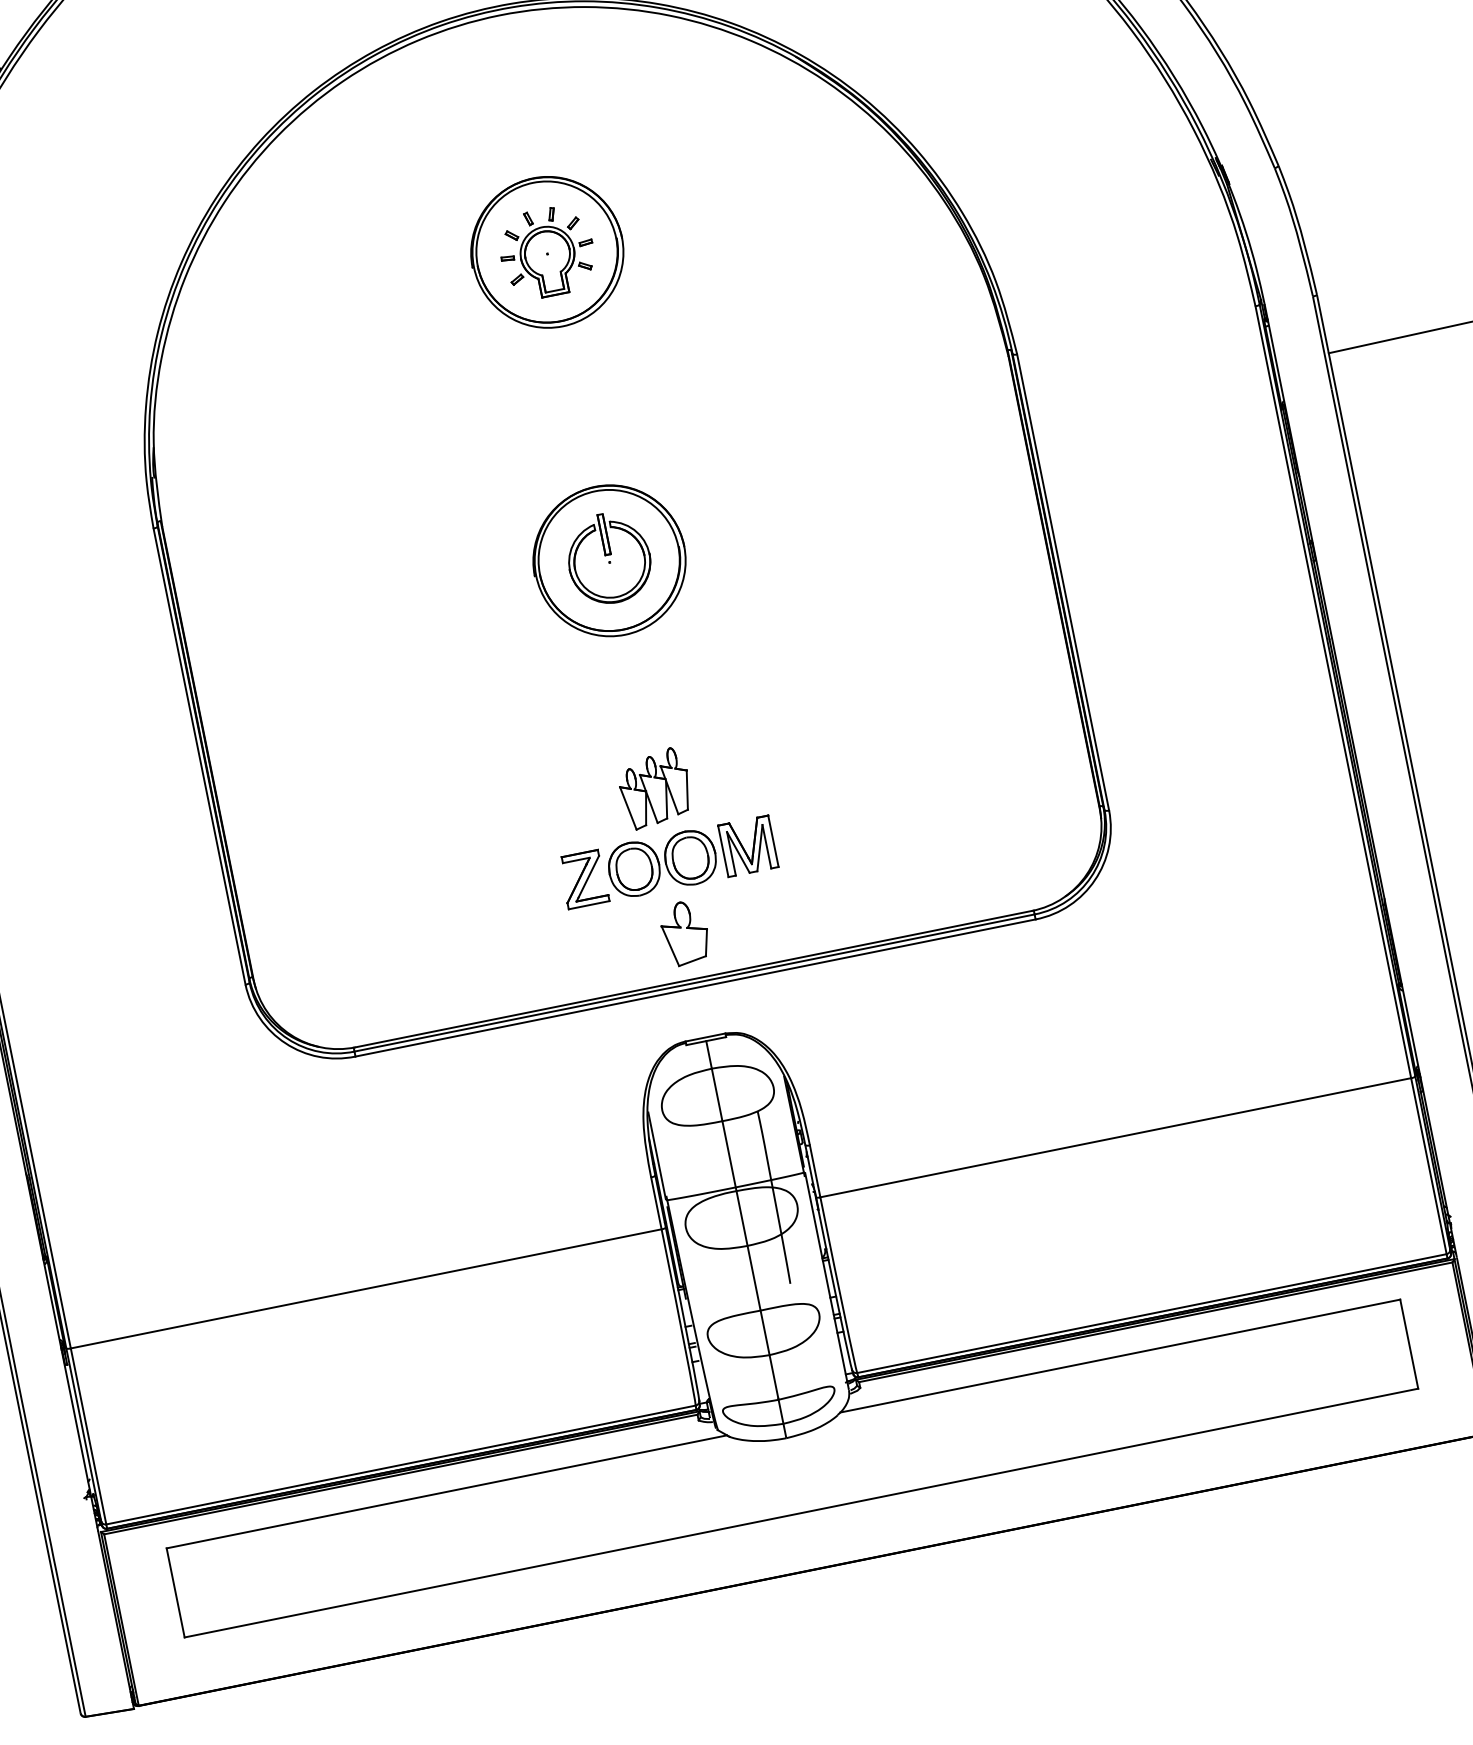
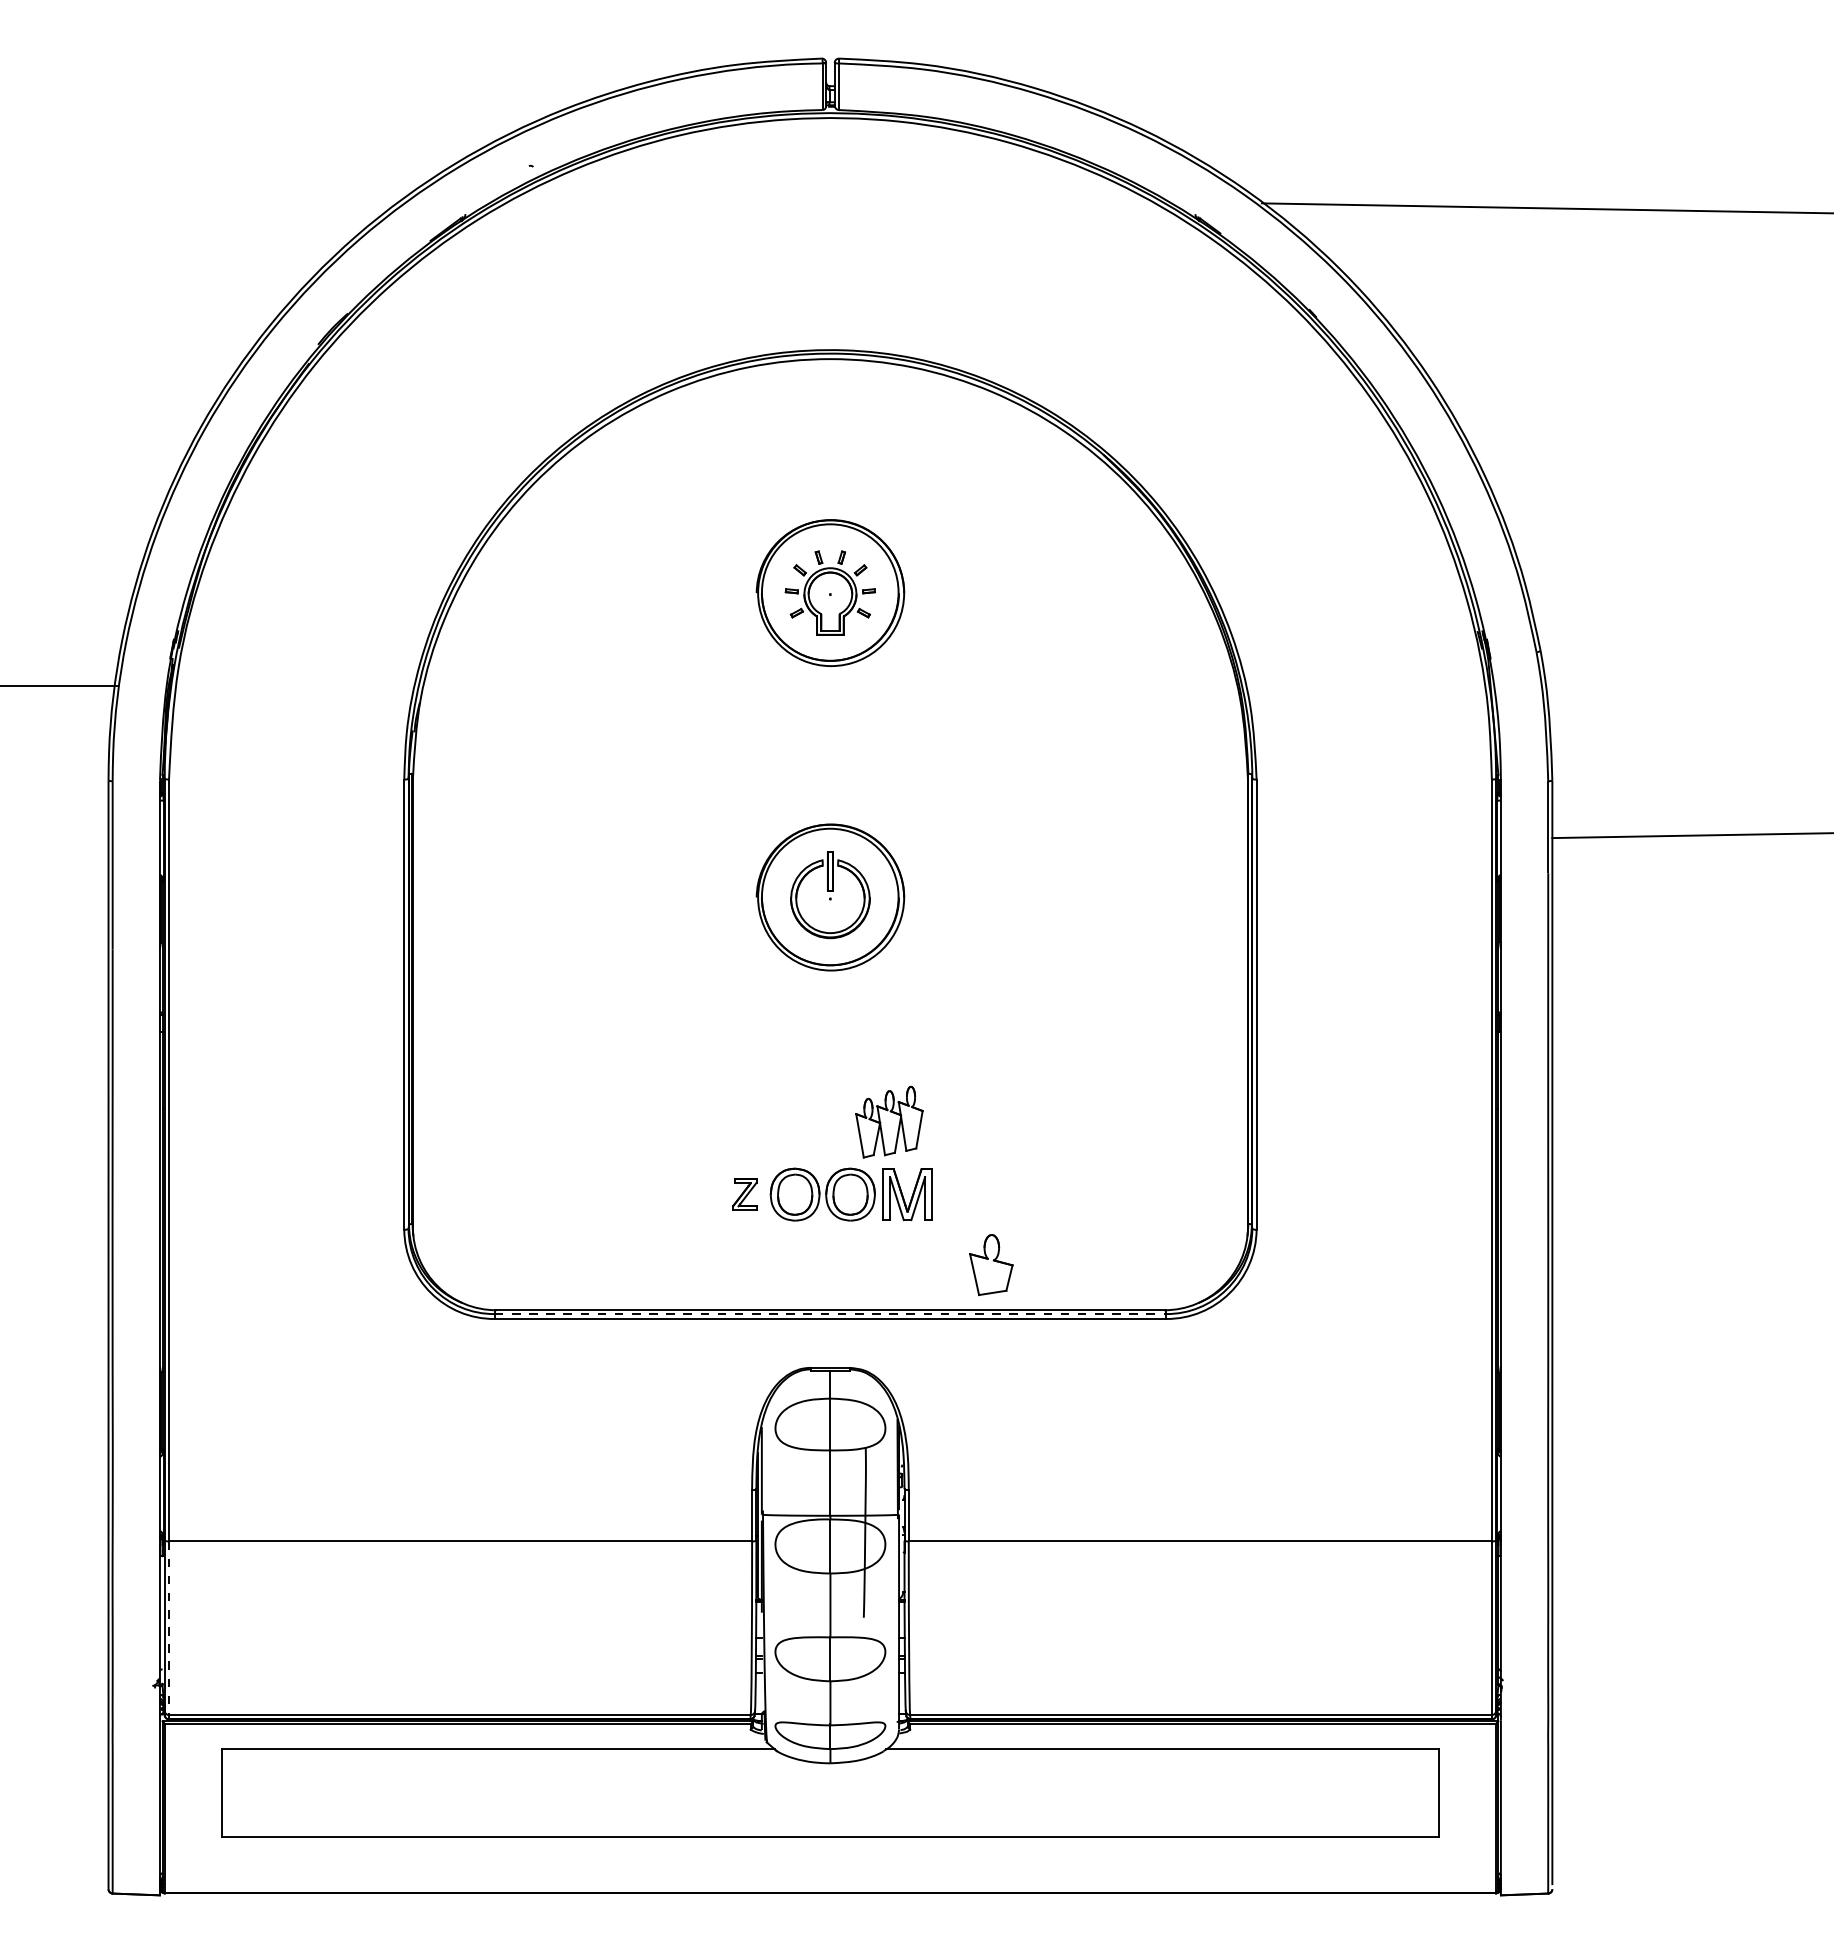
part: (655, 787) -> (889, 1121), moved
part: (583, 879) -> (744, 1194), size x0.6
part: (685, 933) -> (991, 1265), moved
line: (694, 983) -> (830, 1314), solid -> dashed
line: (89, 1436) -> (169, 1628), solid -> dashed

